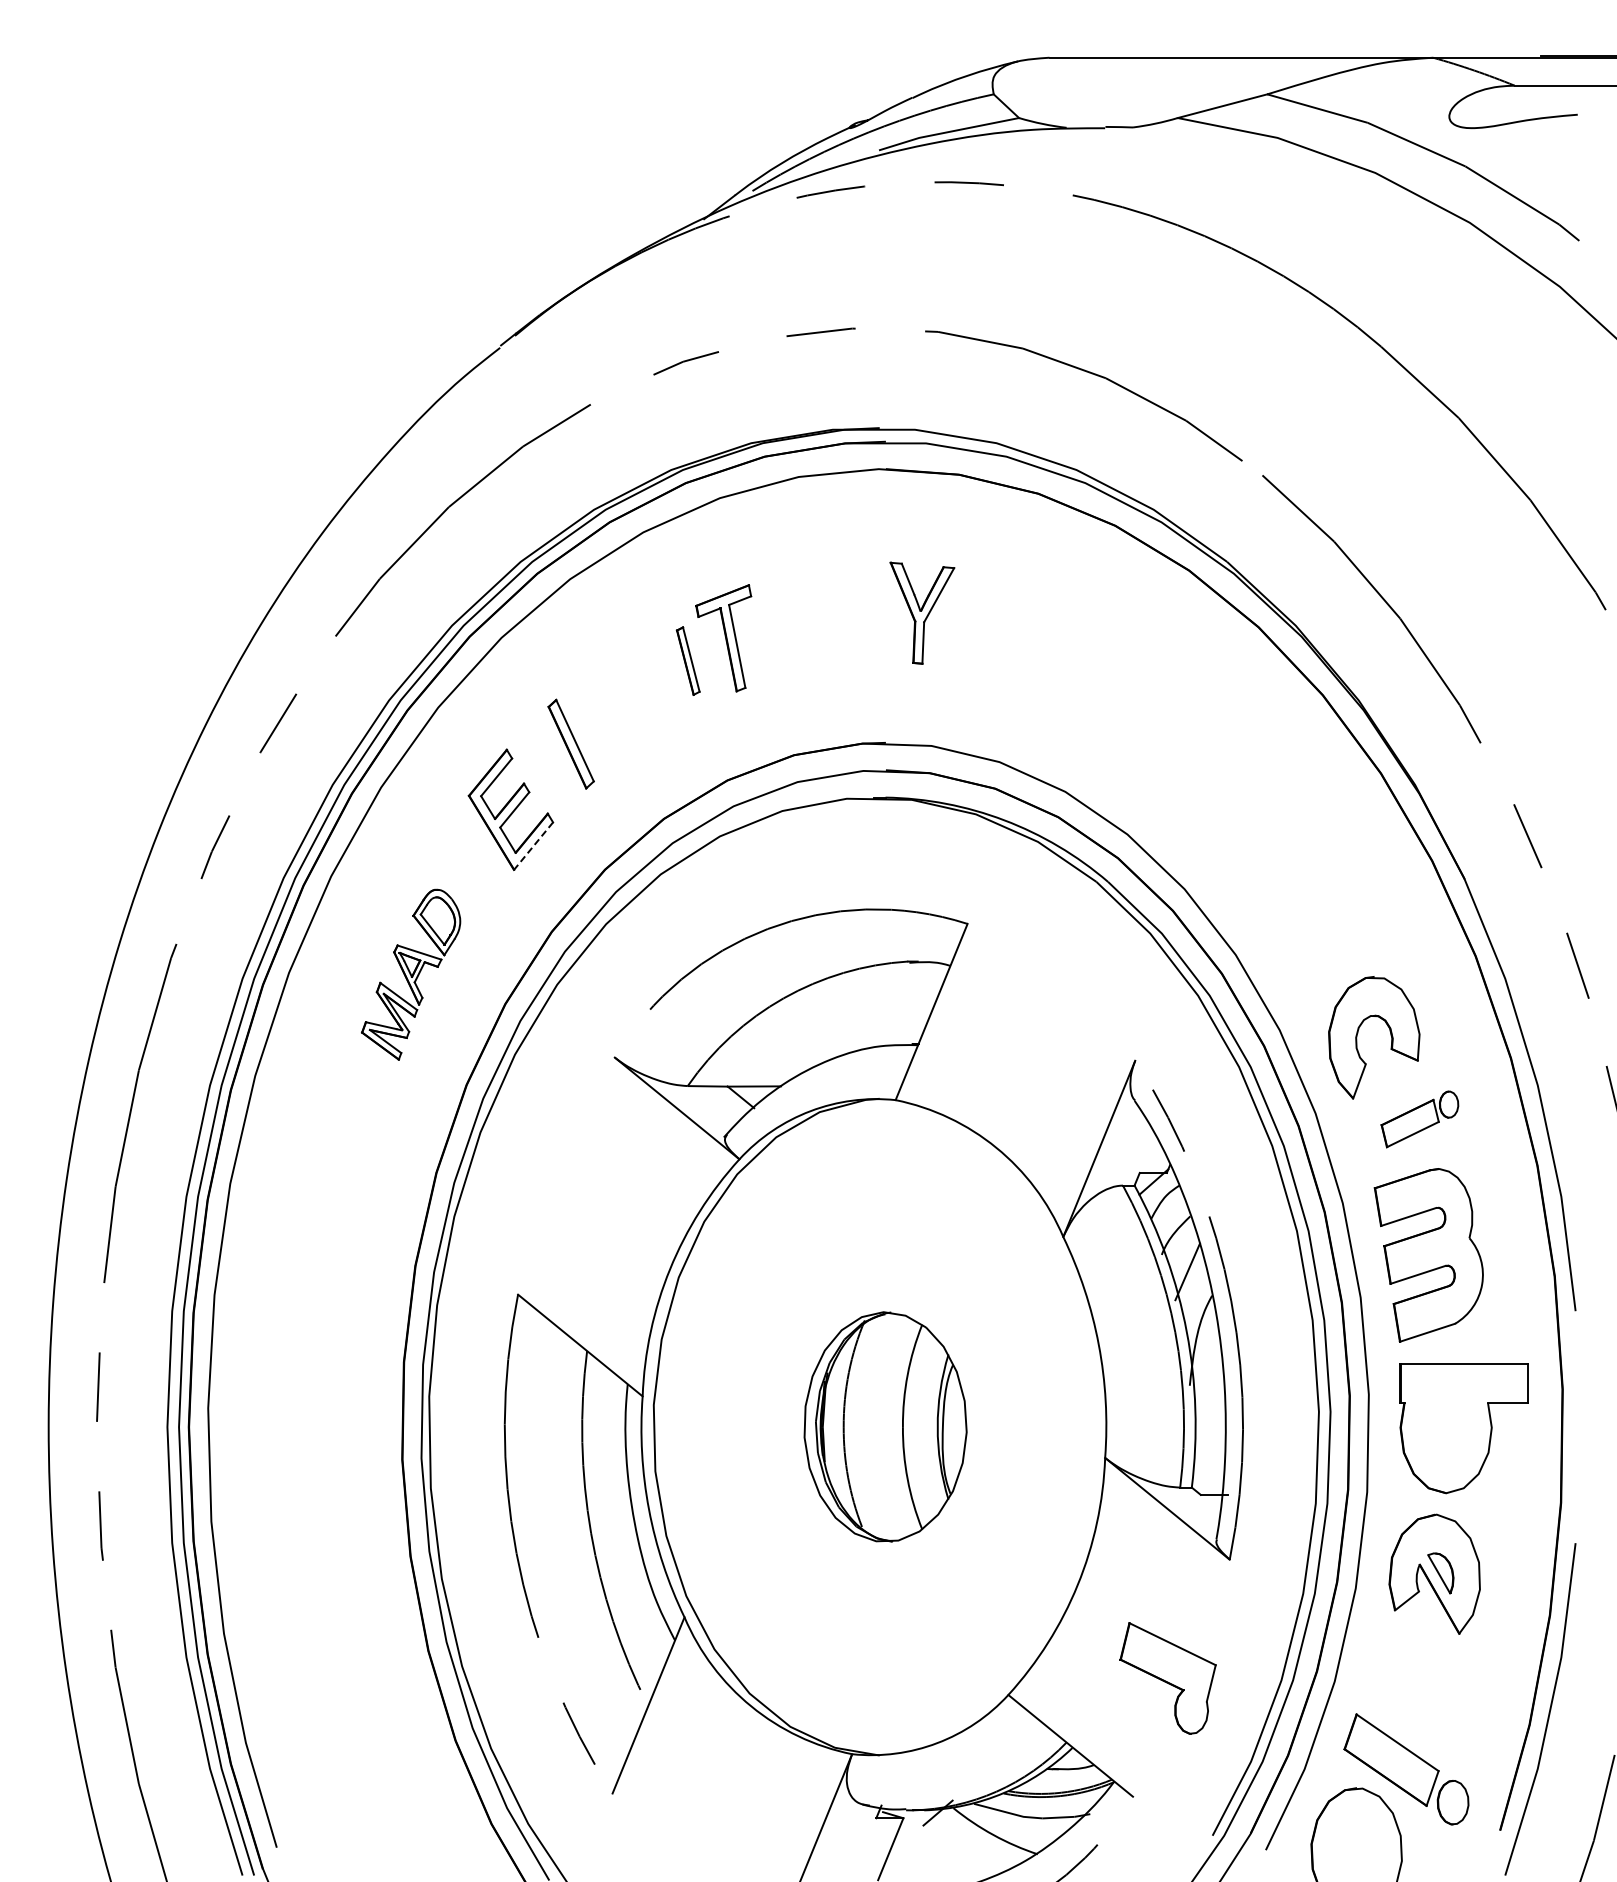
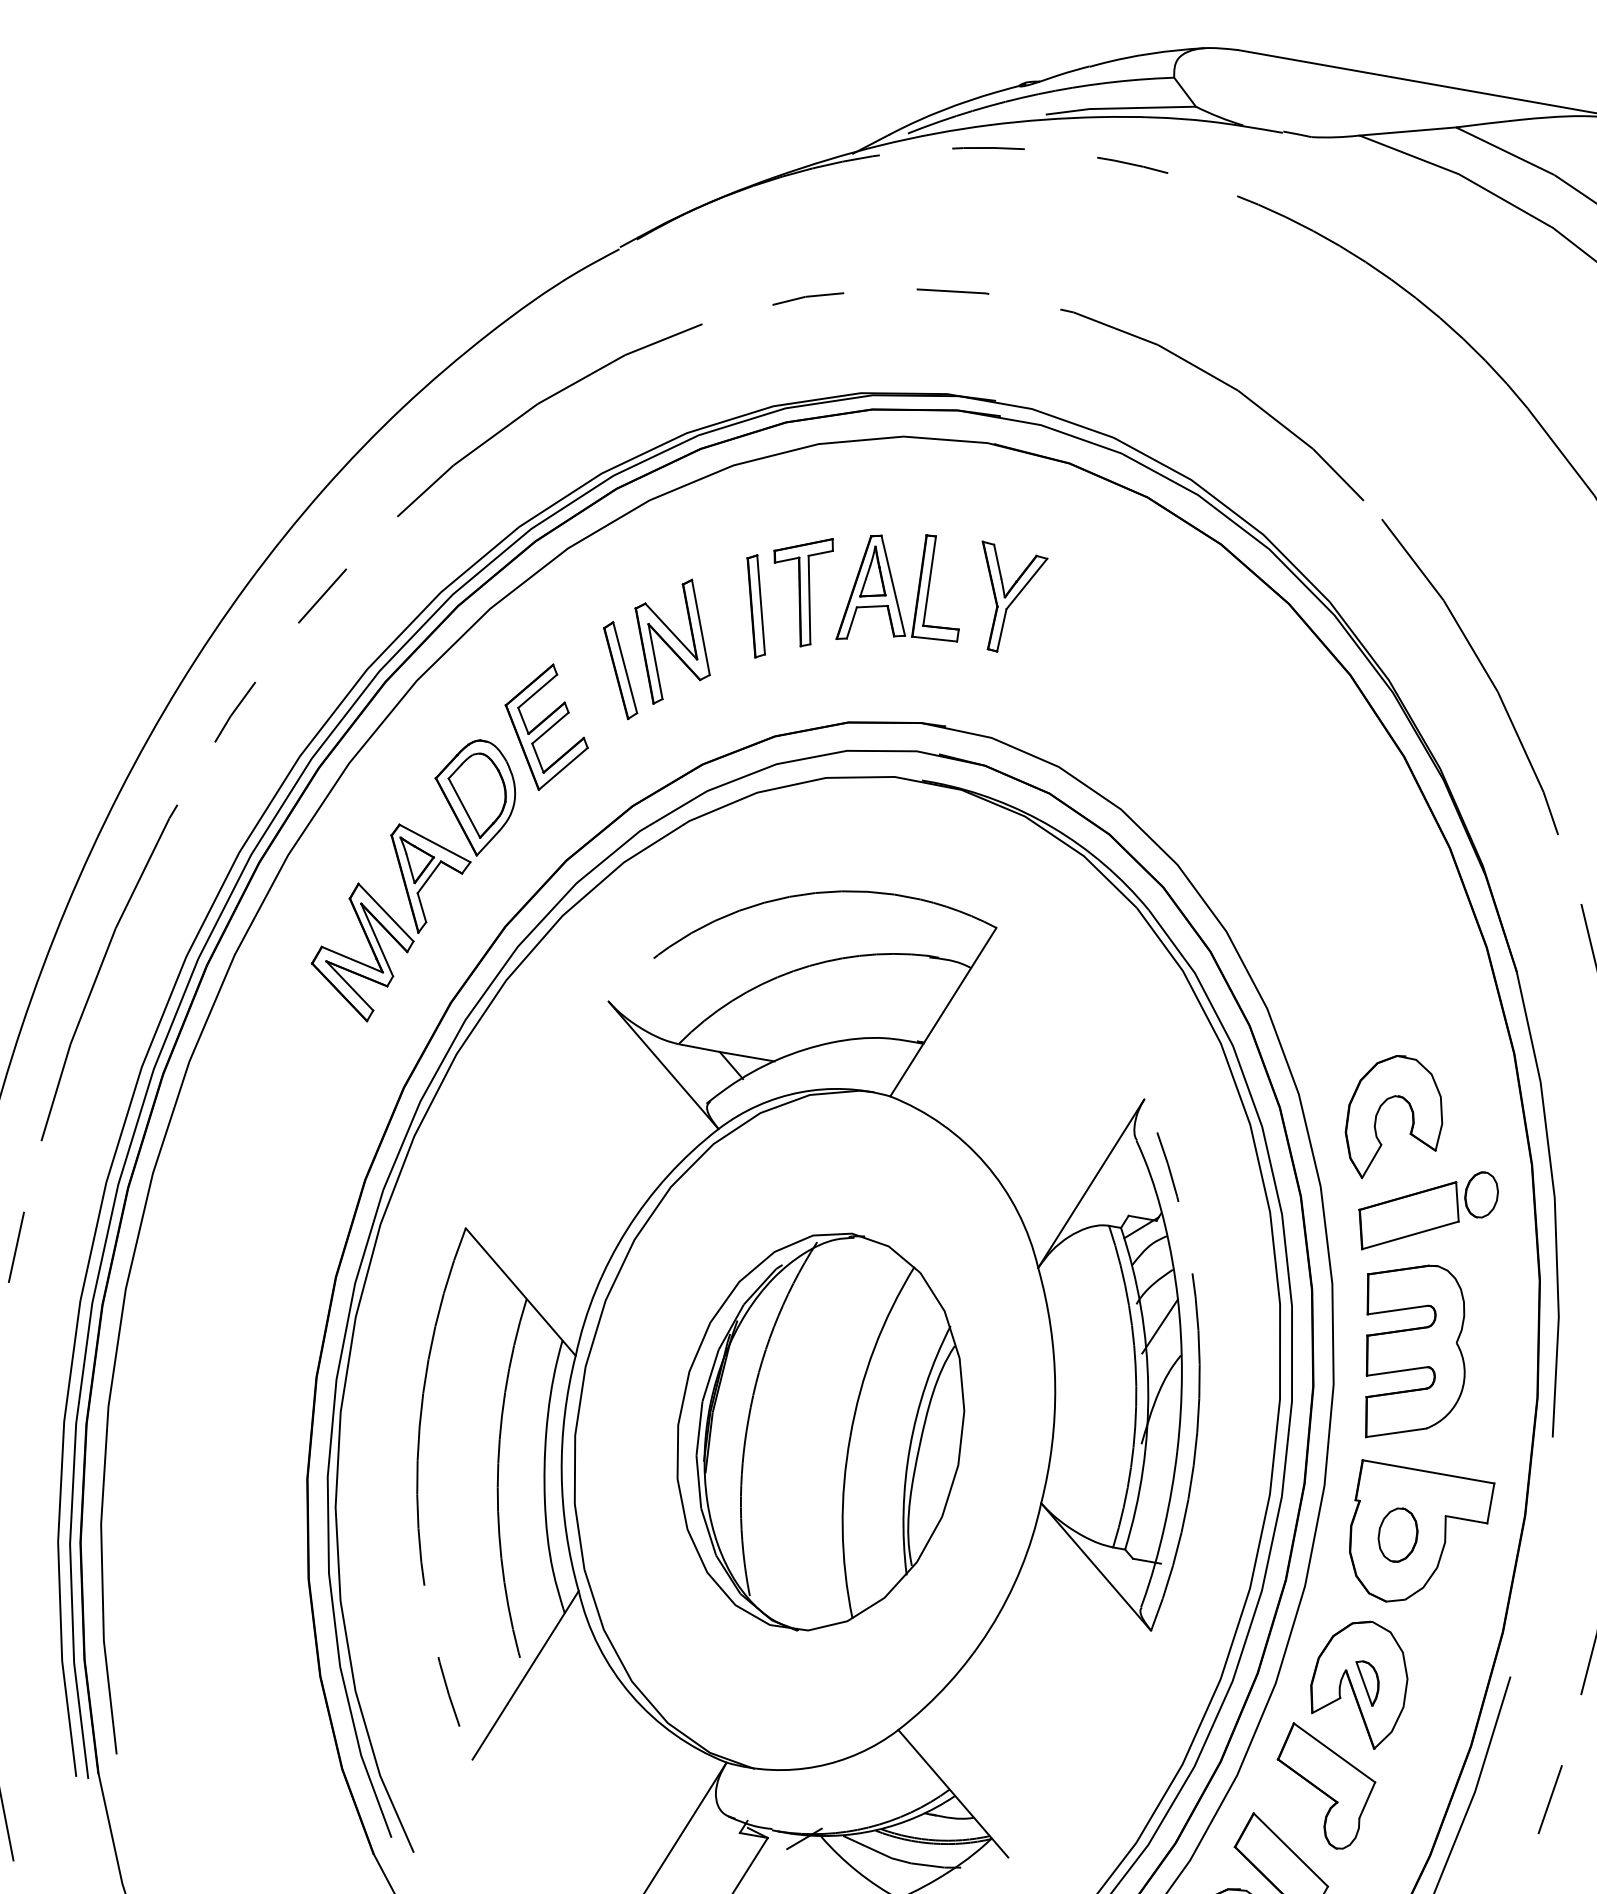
part: (817, 625) -> (896, 593), added
part: (688, 660) -> (756, 605), size x1.43
part: (615, 707) -> (672, 640), added
line: (533, 846) -> (563, 769), dashed -> solid
part: (410, 974) -> (413, 878), size x1.67
part: (1419, 1119) -> (1426, 1211), size x1.67
part: (885, 1426) -> (820, 1430), size x1.67
part: (1446, 1428) -> (1398, 1534), added
part: (1167, 1678) -> (1323, 1787), moved

